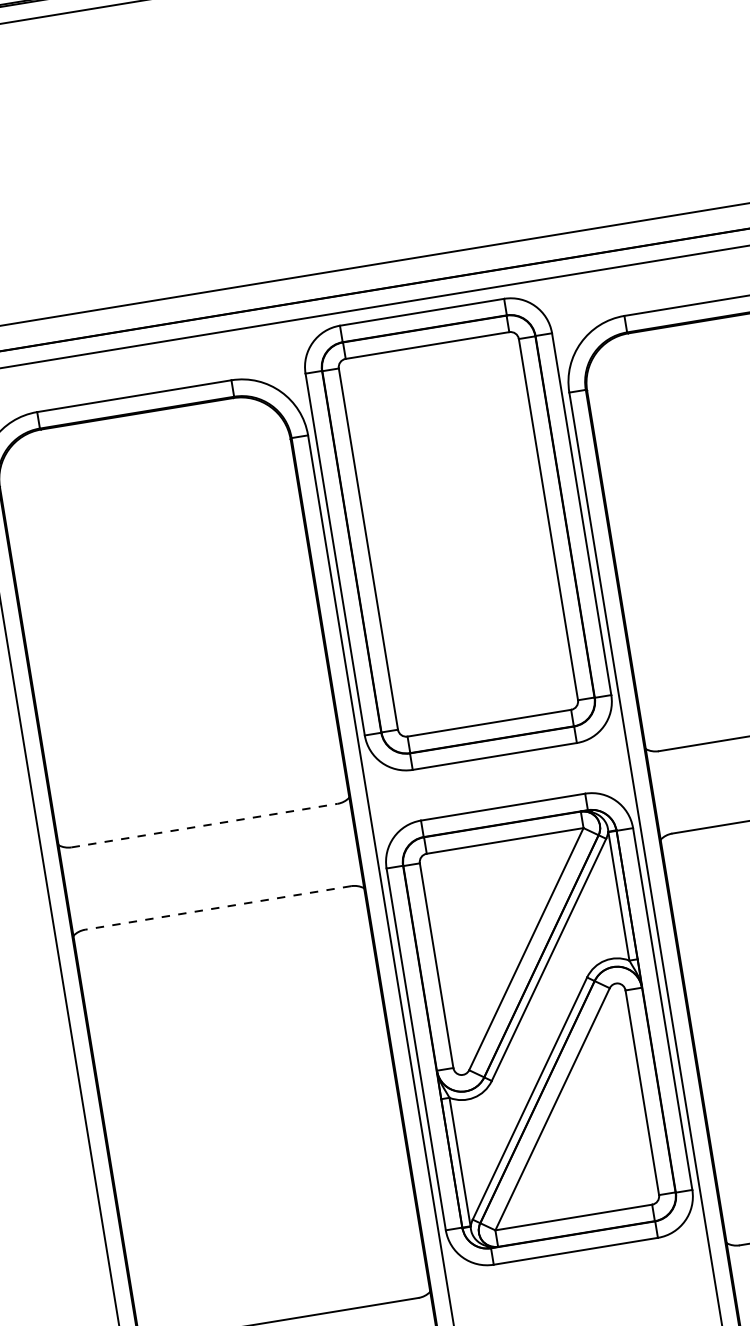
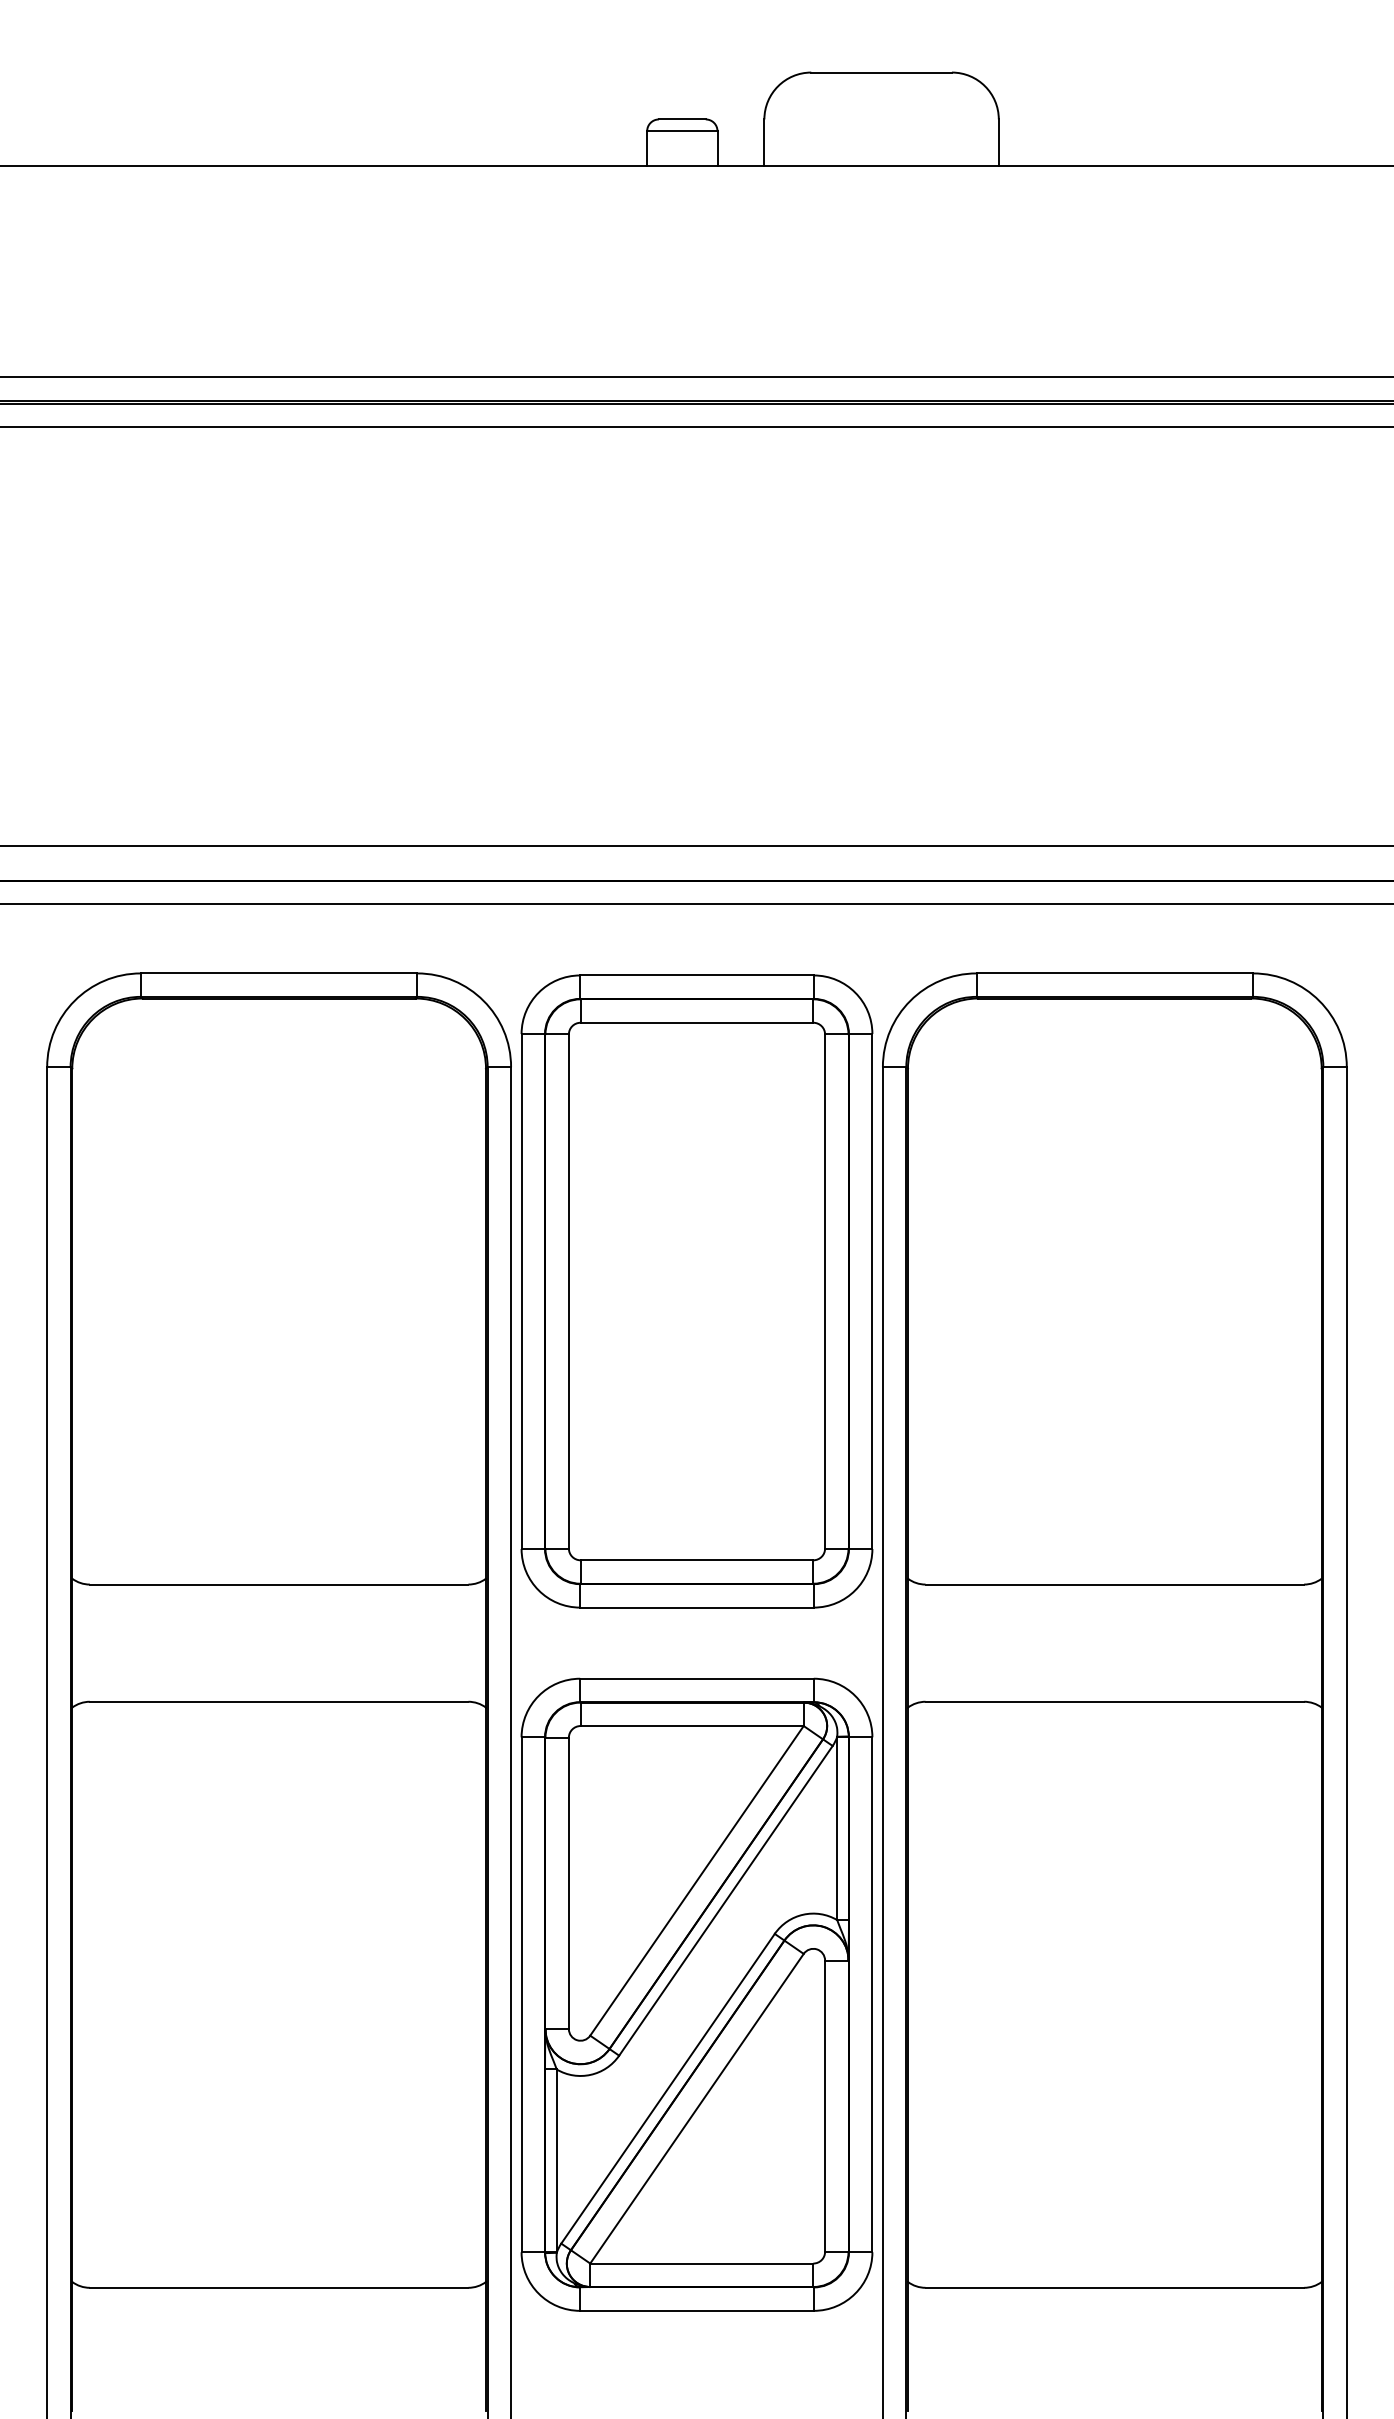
part: (458, 534) -> (696, 1291), moved
line: (204, 825) -> (279, 1584), dashed -> solid
line: (217, 907) -> (278, 1701), dashed -> solid
part: (539, 1029) -> (696, 1994), moved

